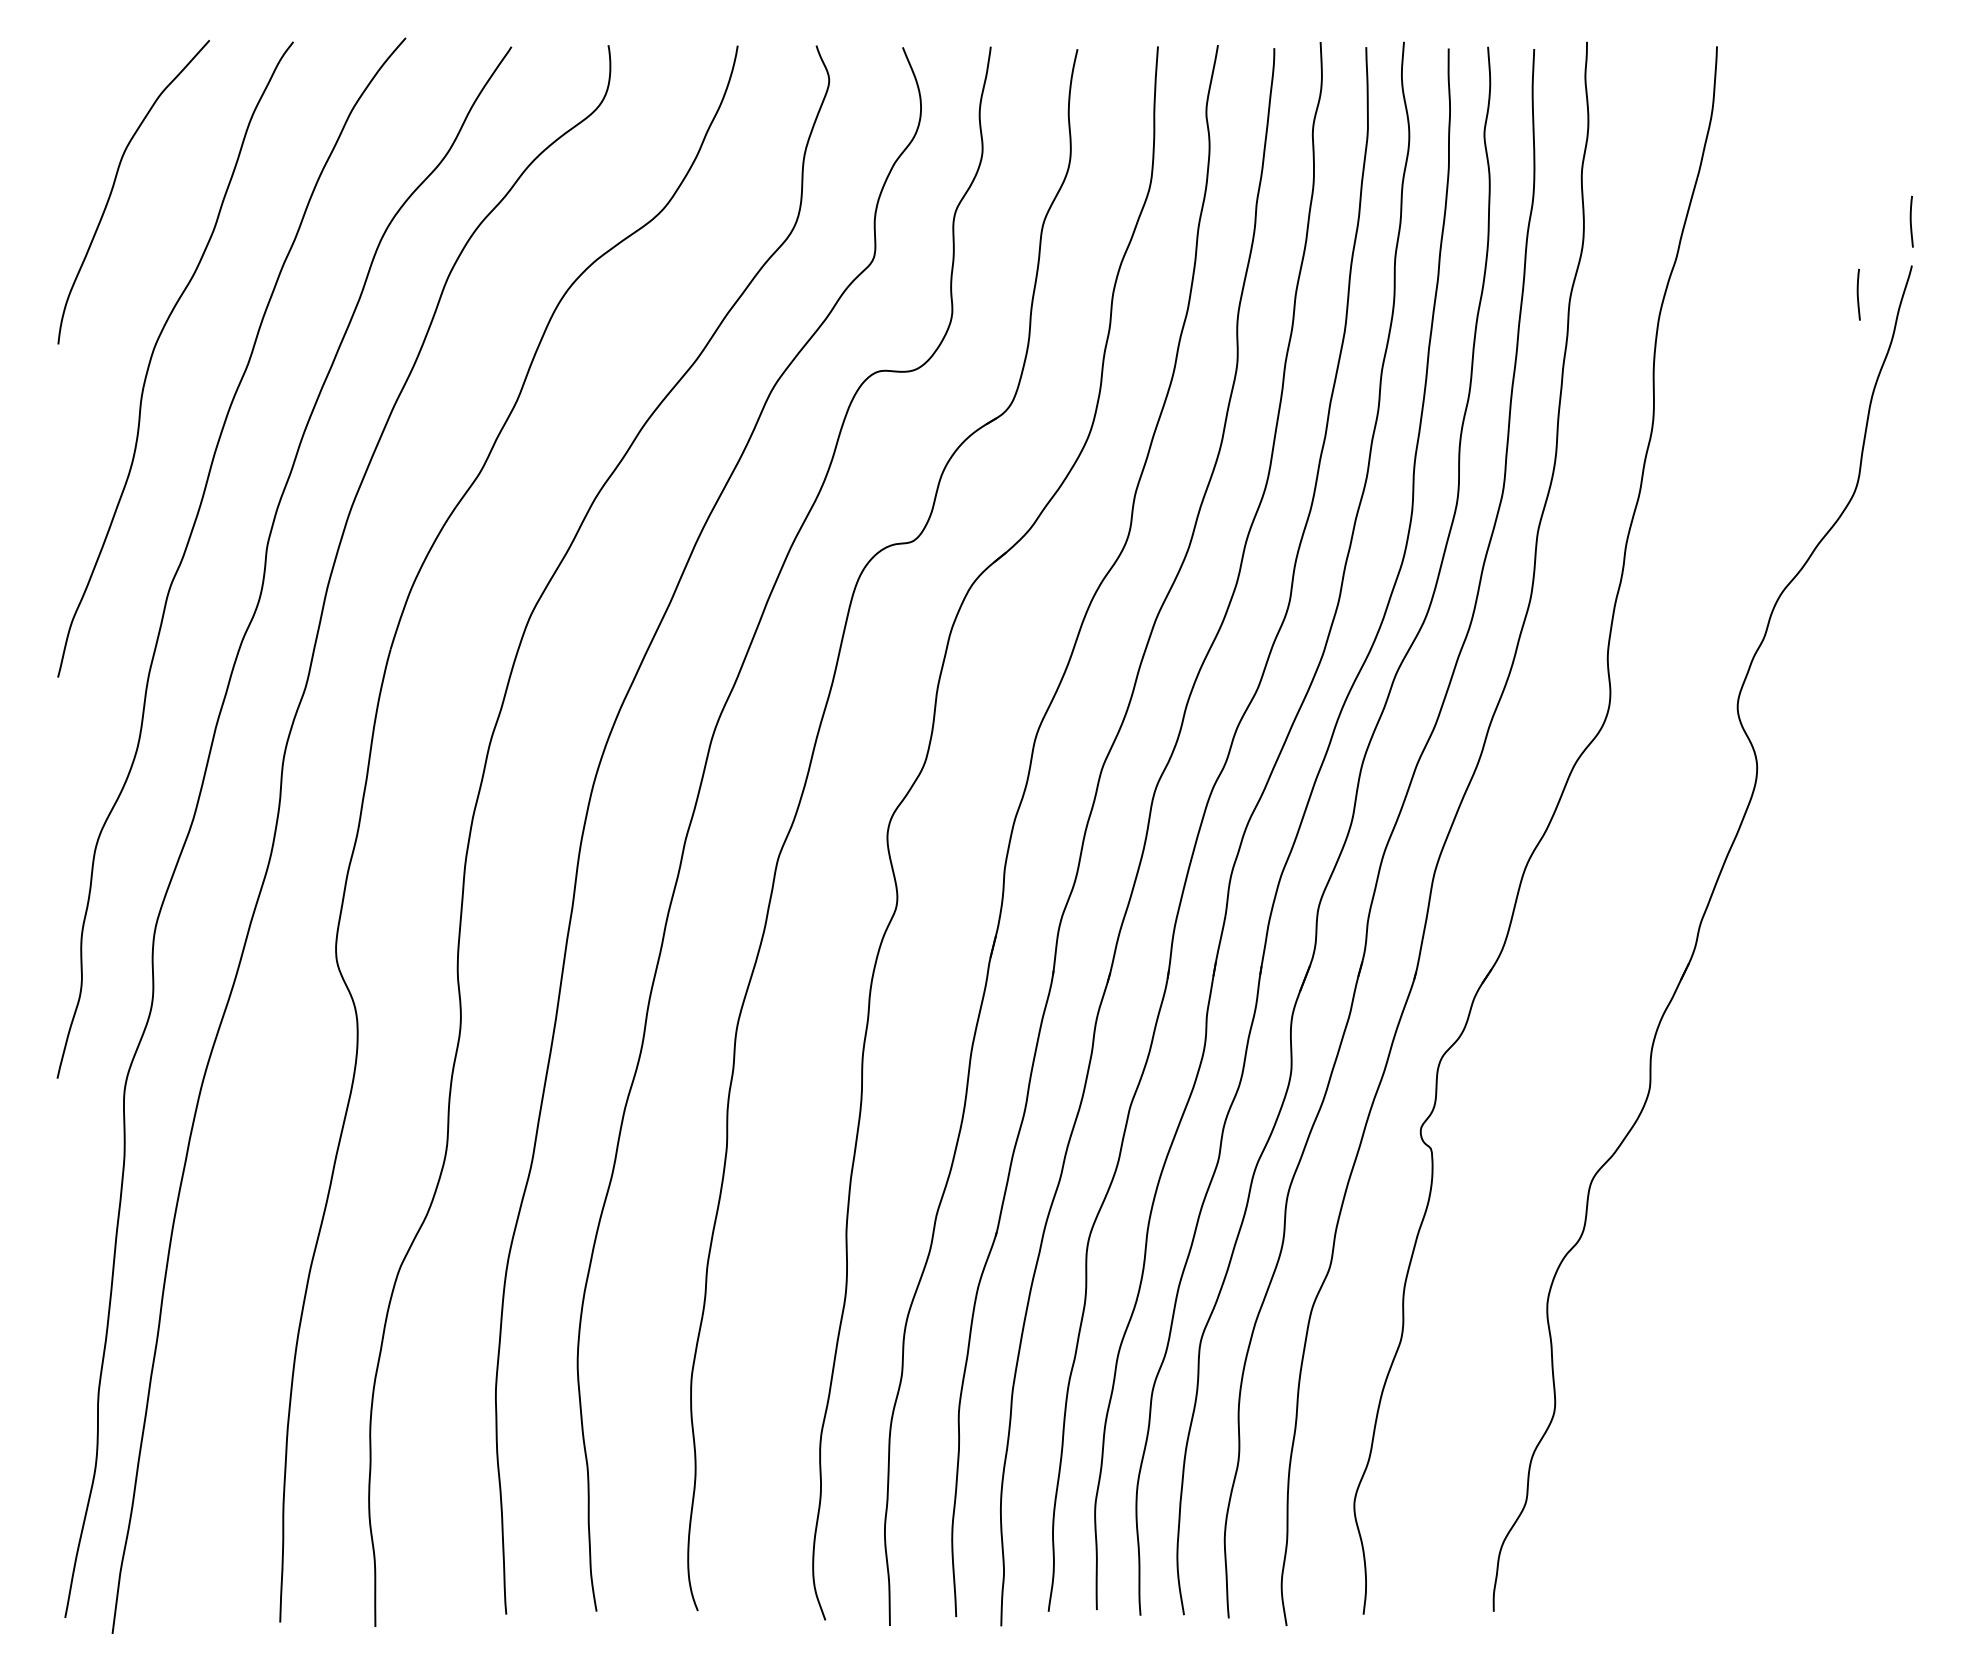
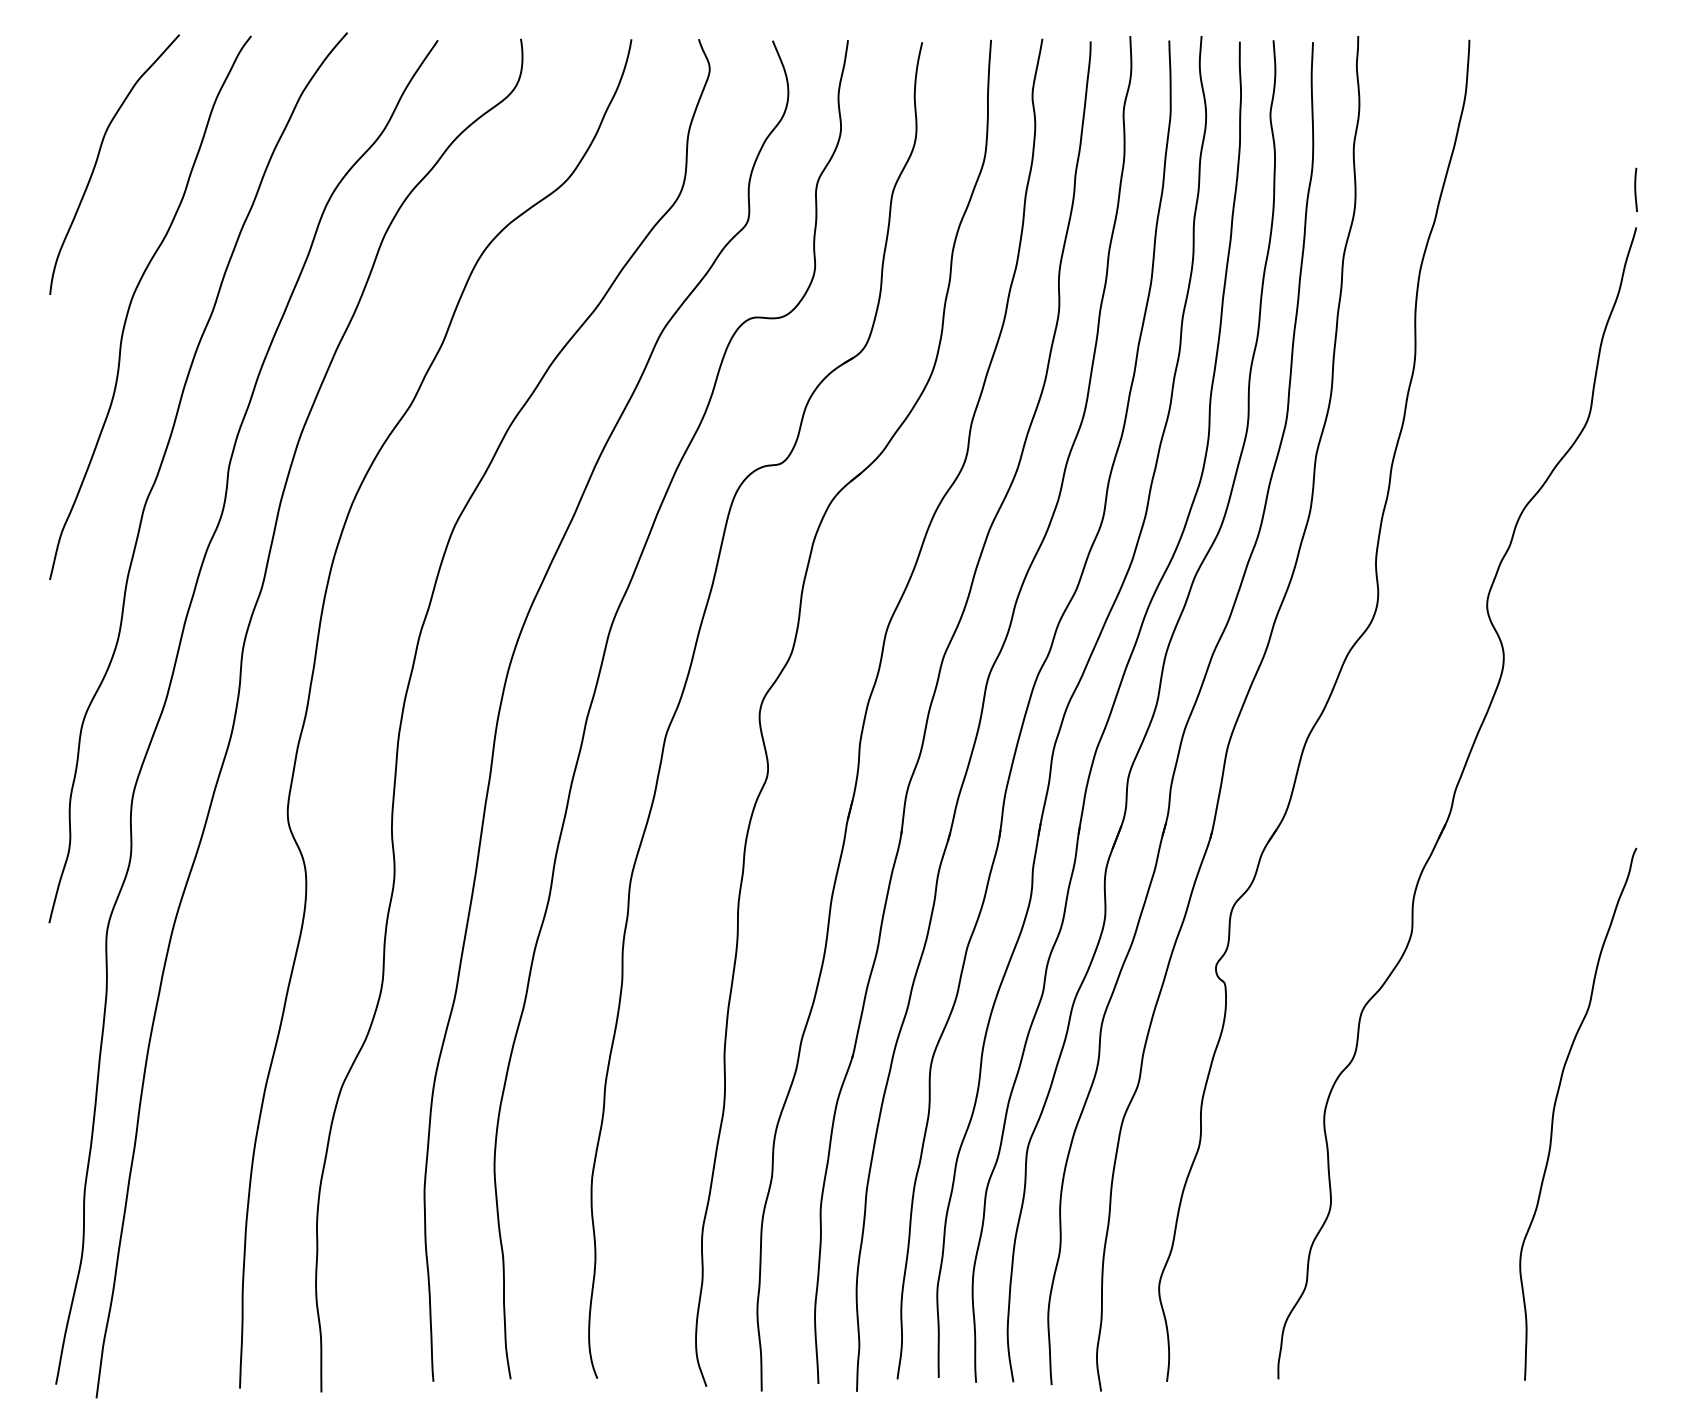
curve: (1858, 294) -> (1590, 252), removed
curve: (1816, 1299) -> (1554, 1112), added

